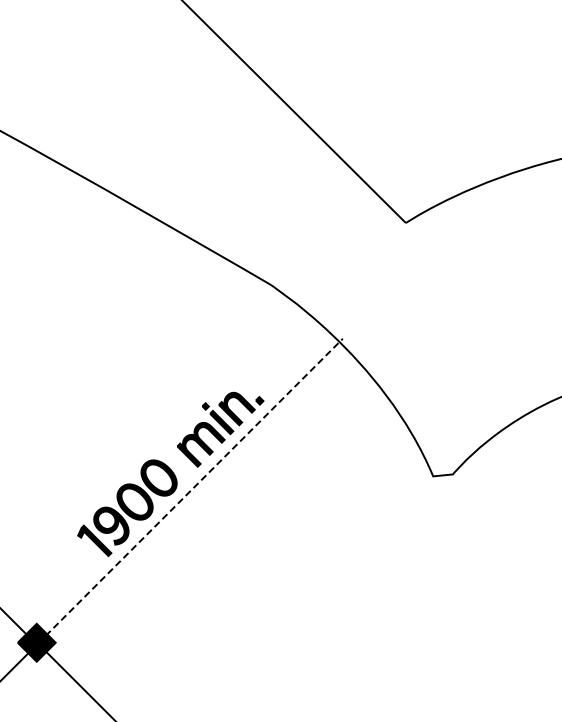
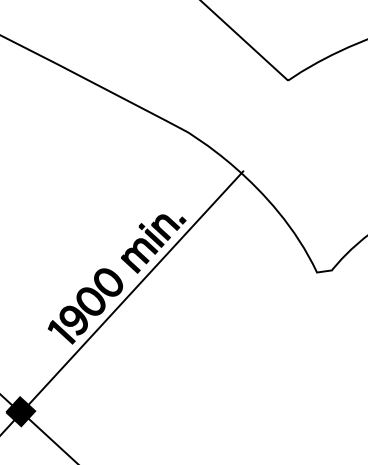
line: (190, 491) -> (132, 291), dashed -> solid

